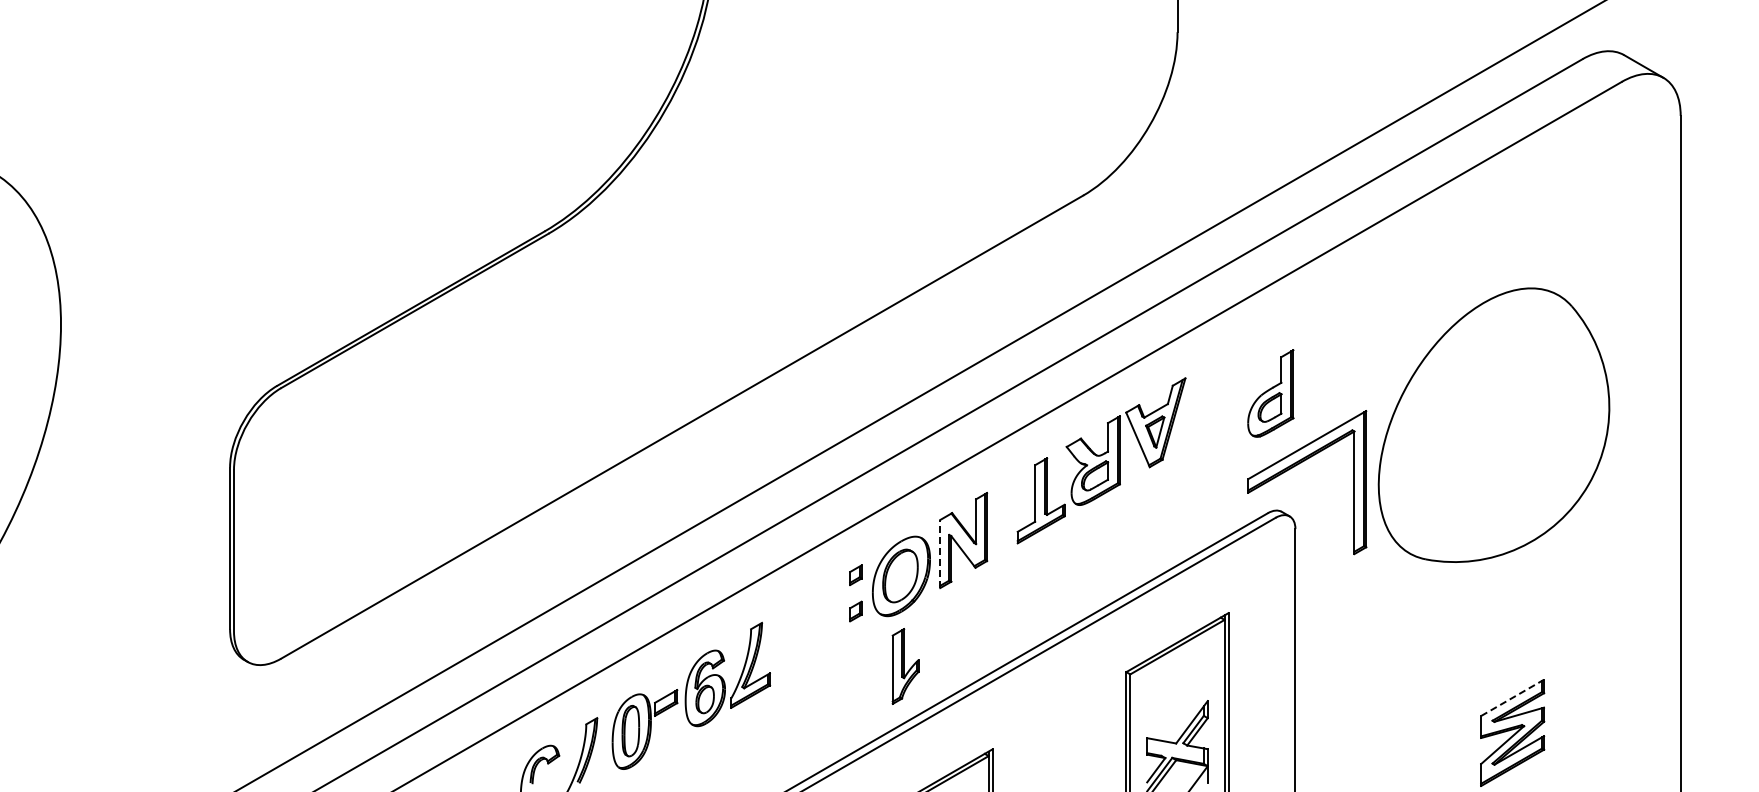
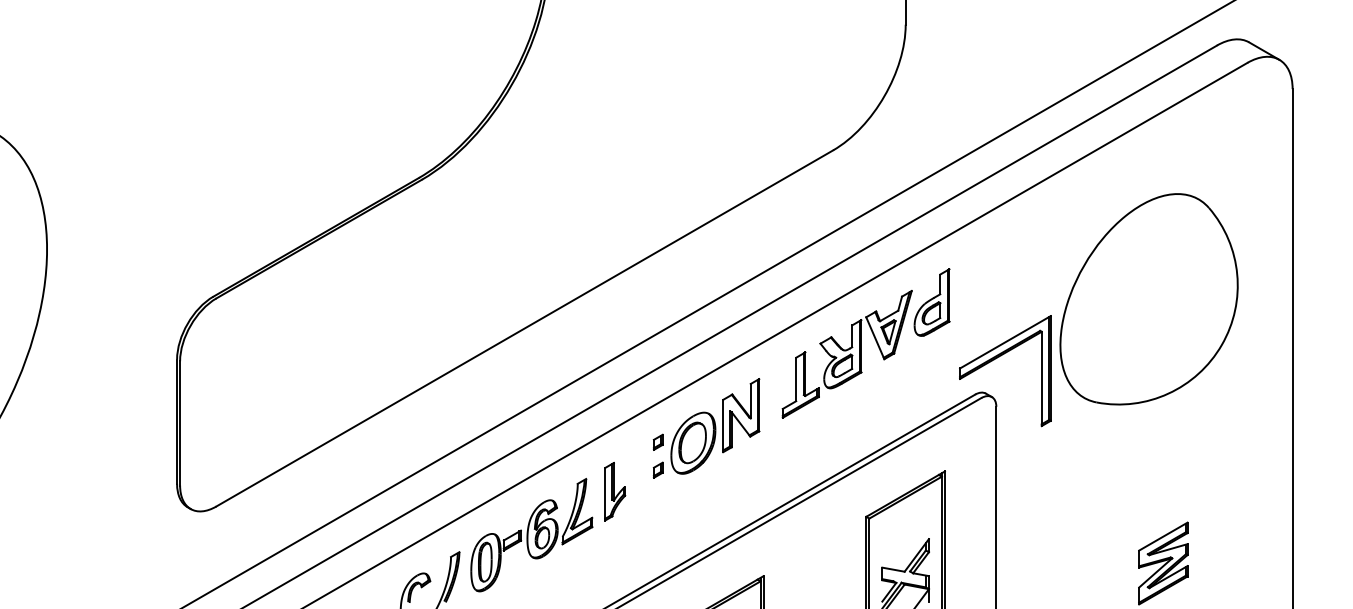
part: (1270, 393) -> (931, 302), moved
part: (1493, 424) -> (1148, 298), moved
line: (940, 553) -> (723, 425), dashed -> solid
part: (905, 666) -> (614, 491), moved
line: (1513, 697) -> (1164, 536), dashed -> solid

